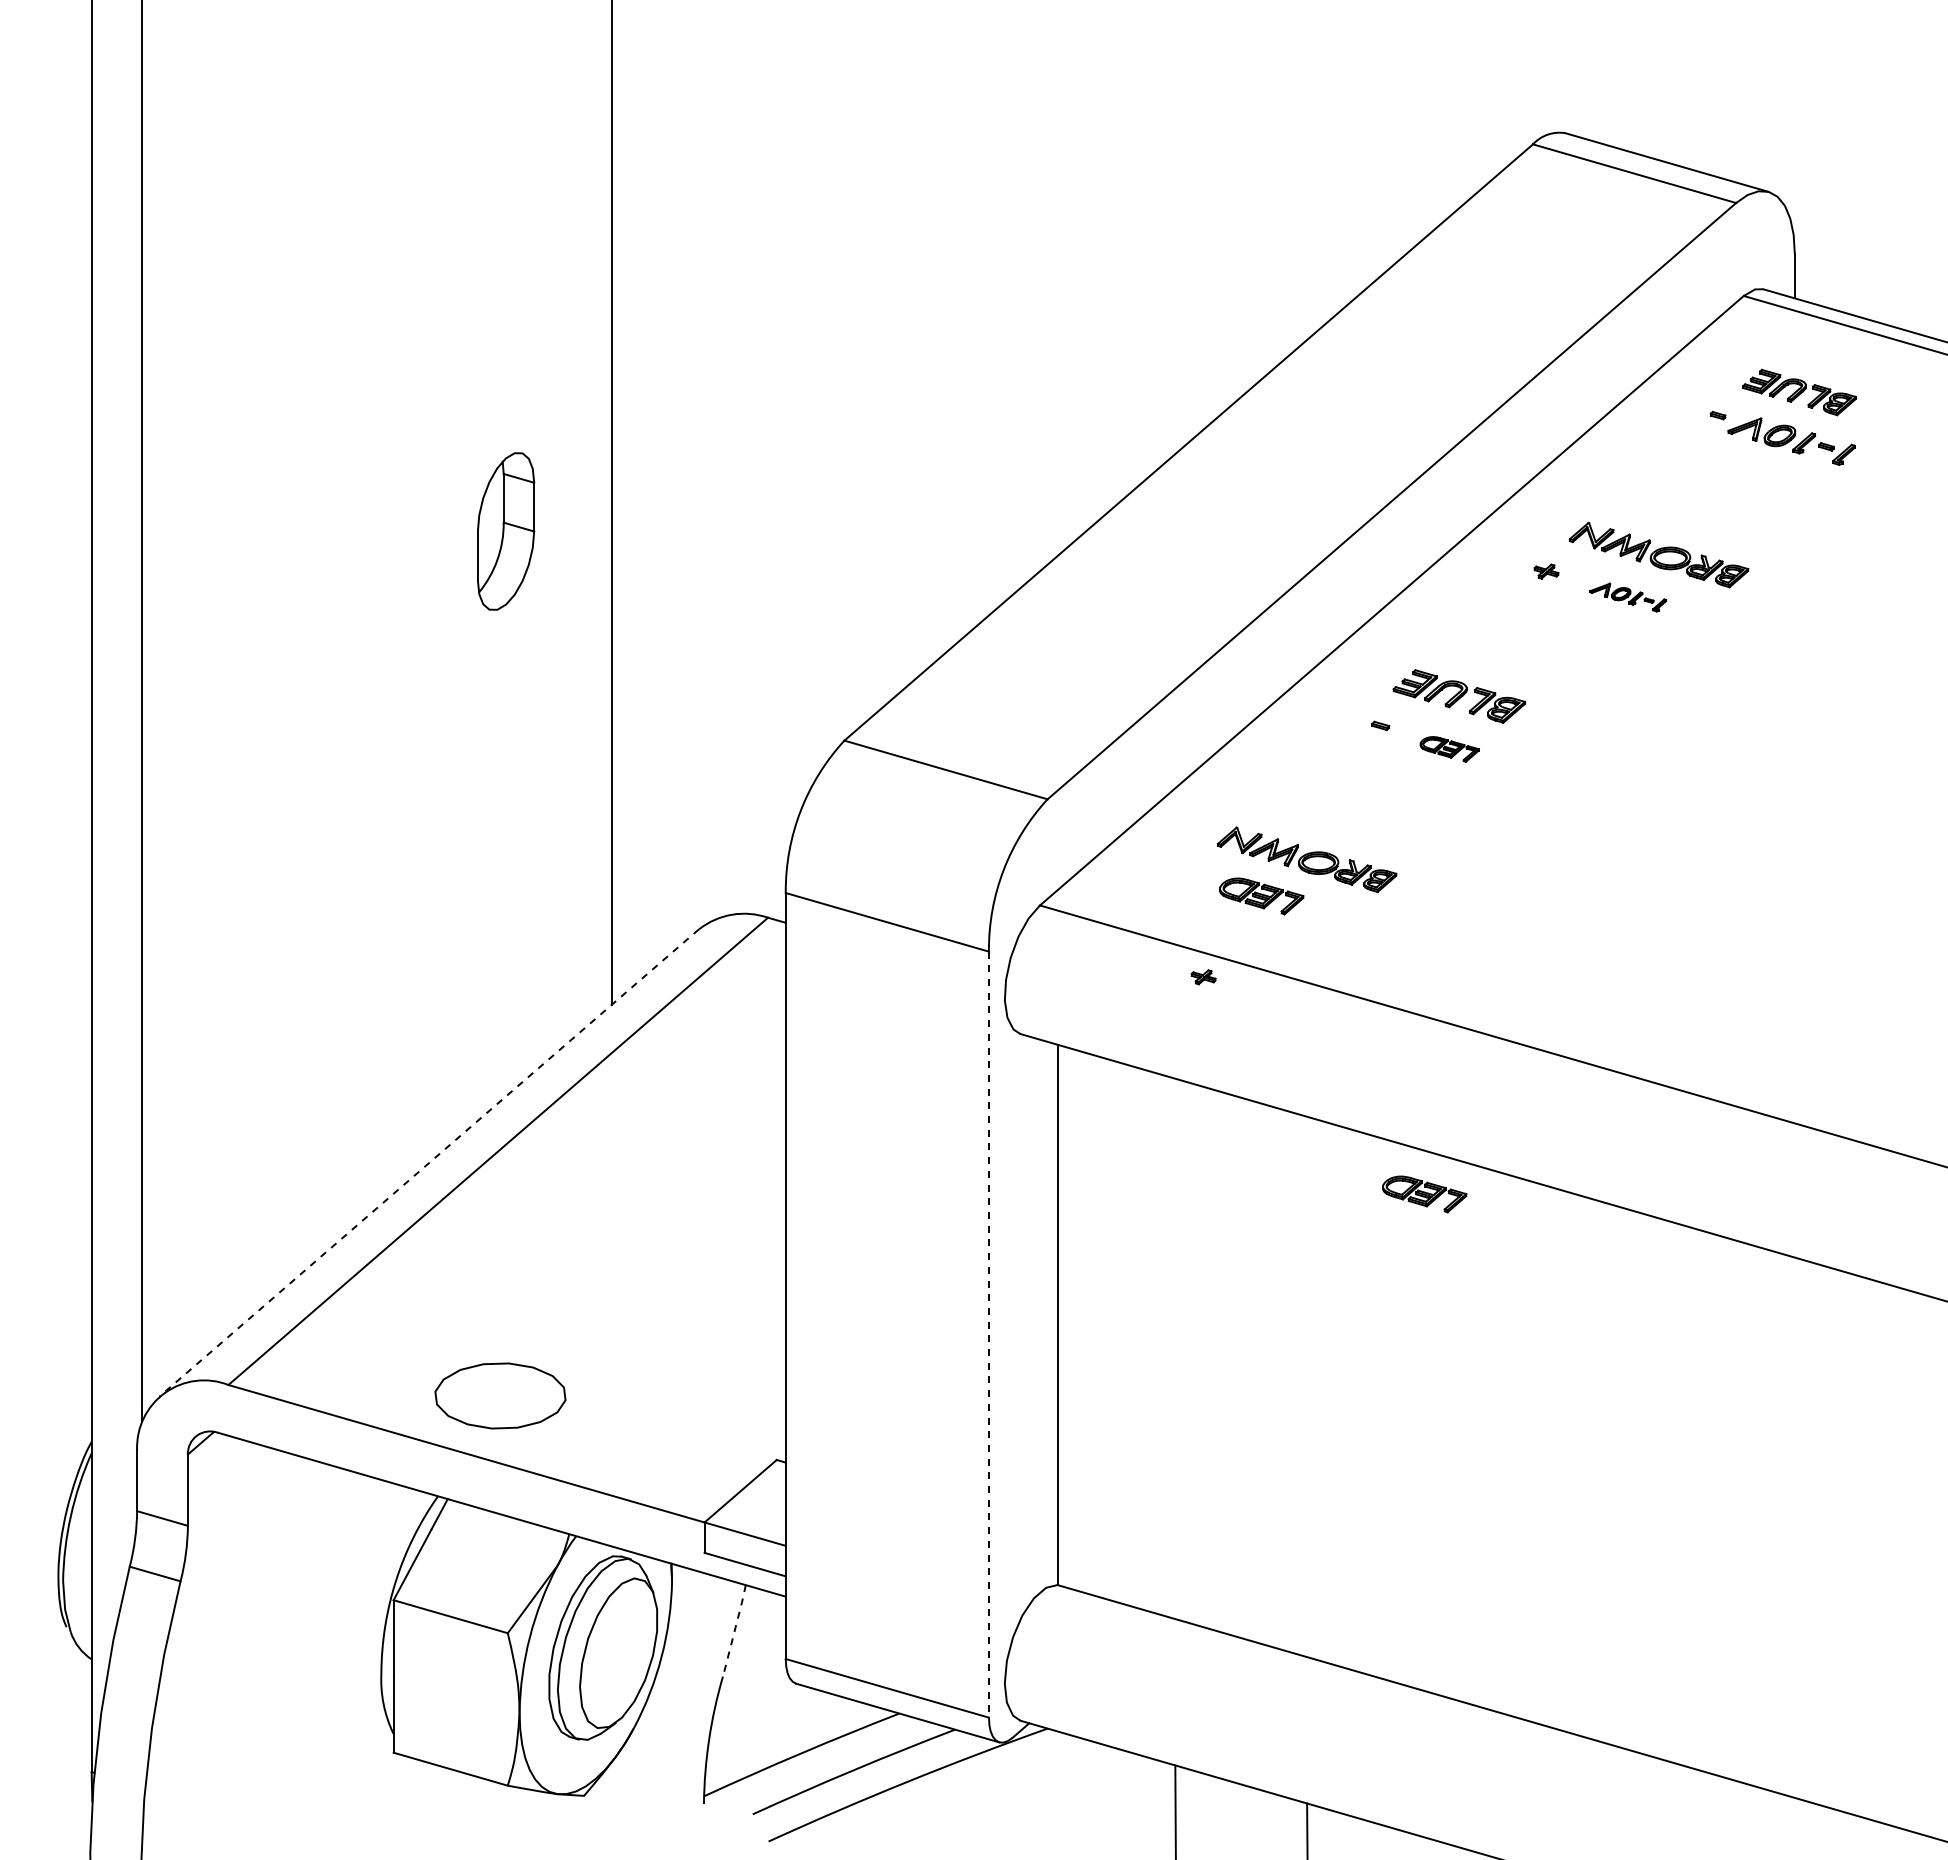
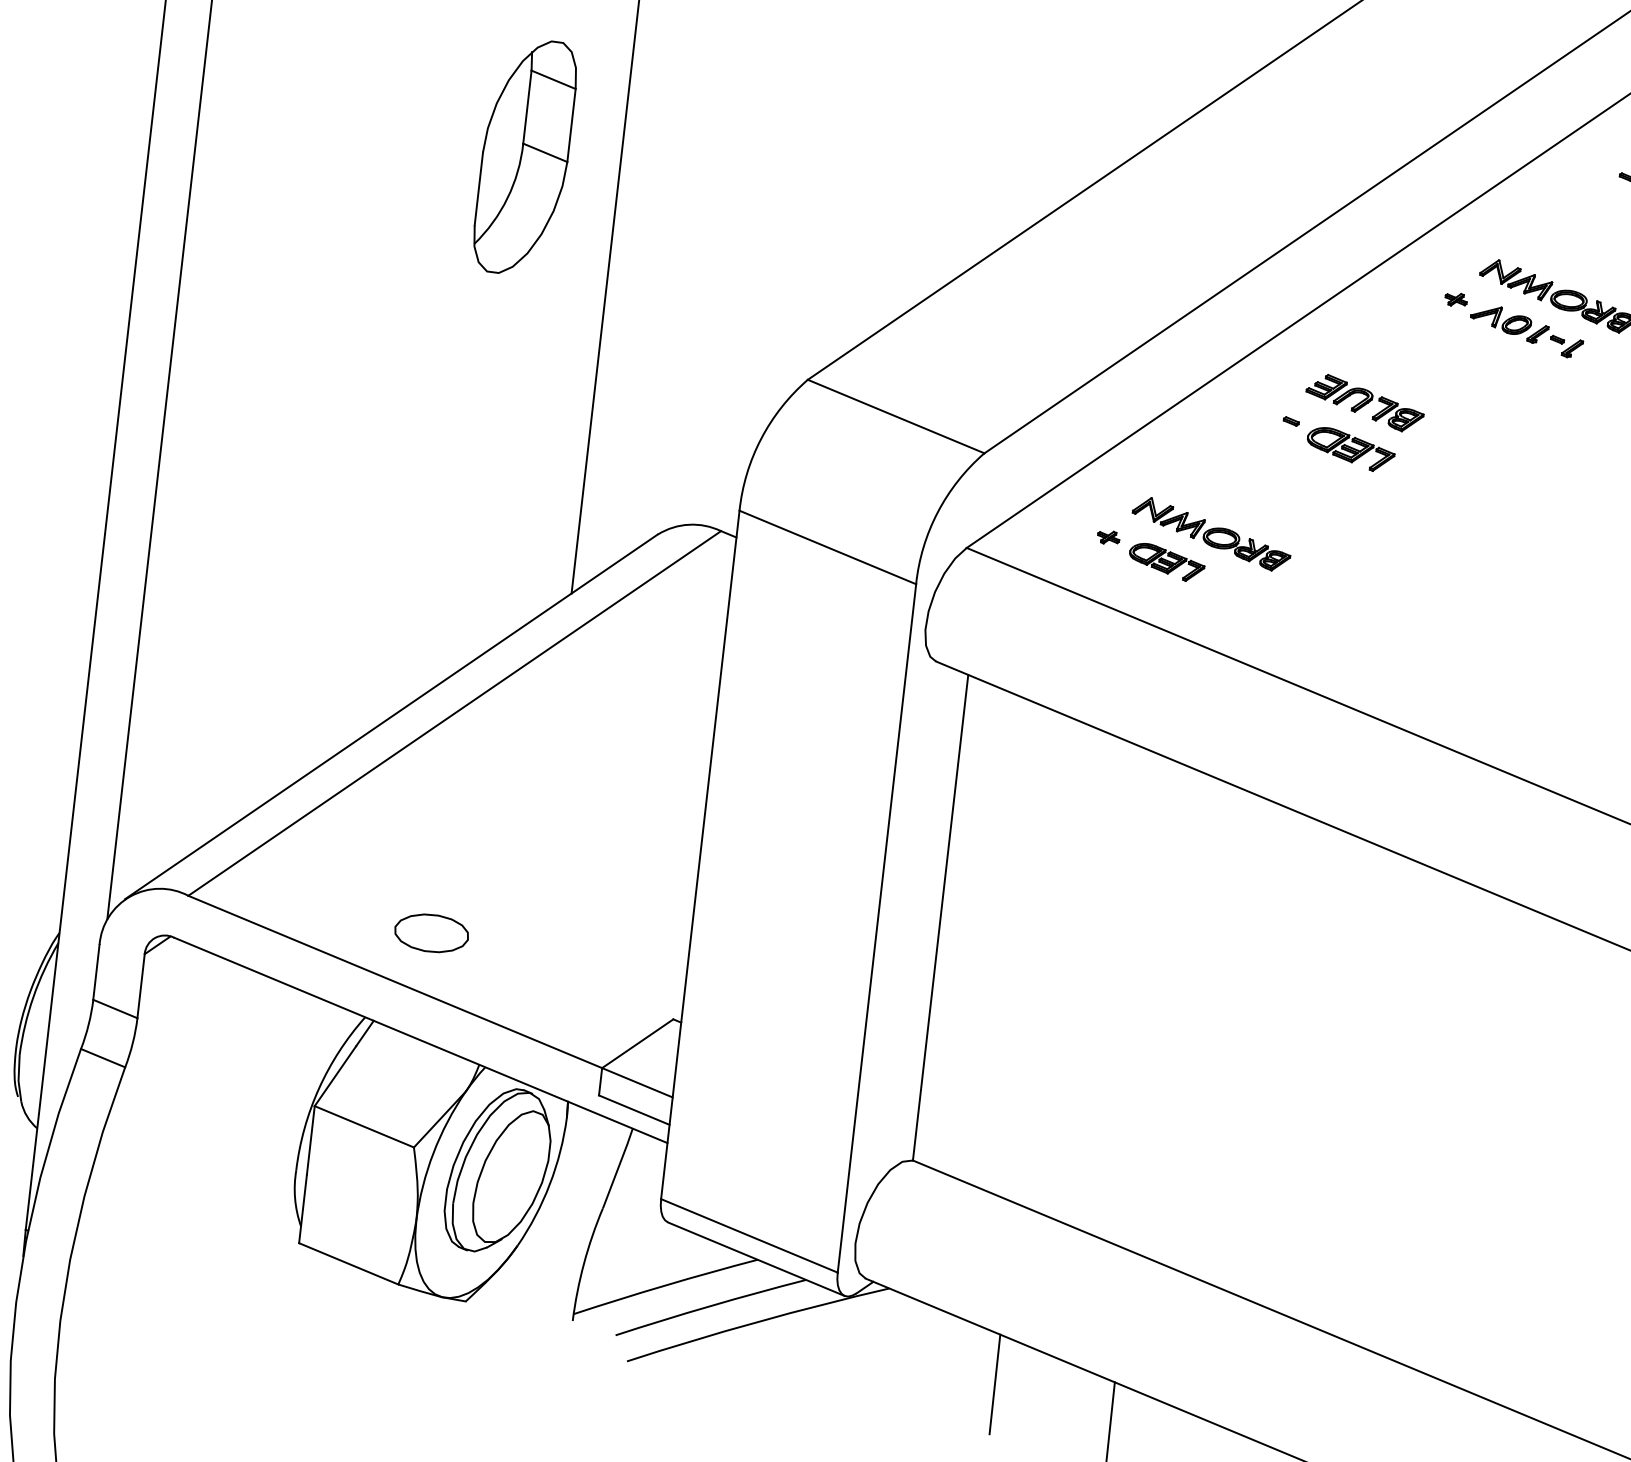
part: (505, 531) -> (524, 157), size x1.67
part: (1628, 597) -> (1527, 331), size x1.67
part: (1449, 749) -> (1350, 449), size x1.67
part: (1203, 977) -> (1108, 537), moved
line: (429, 1163) -> (391, 717), dashed -> solid
part: (1424, 1194) -> (1282, 847), removed
line: (988, 1335) -> (876, 929), dashed -> solid
part: (500, 1395) -> (431, 933), size x0.62
line: (734, 1630) -> (617, 1168), dashed -> solid

